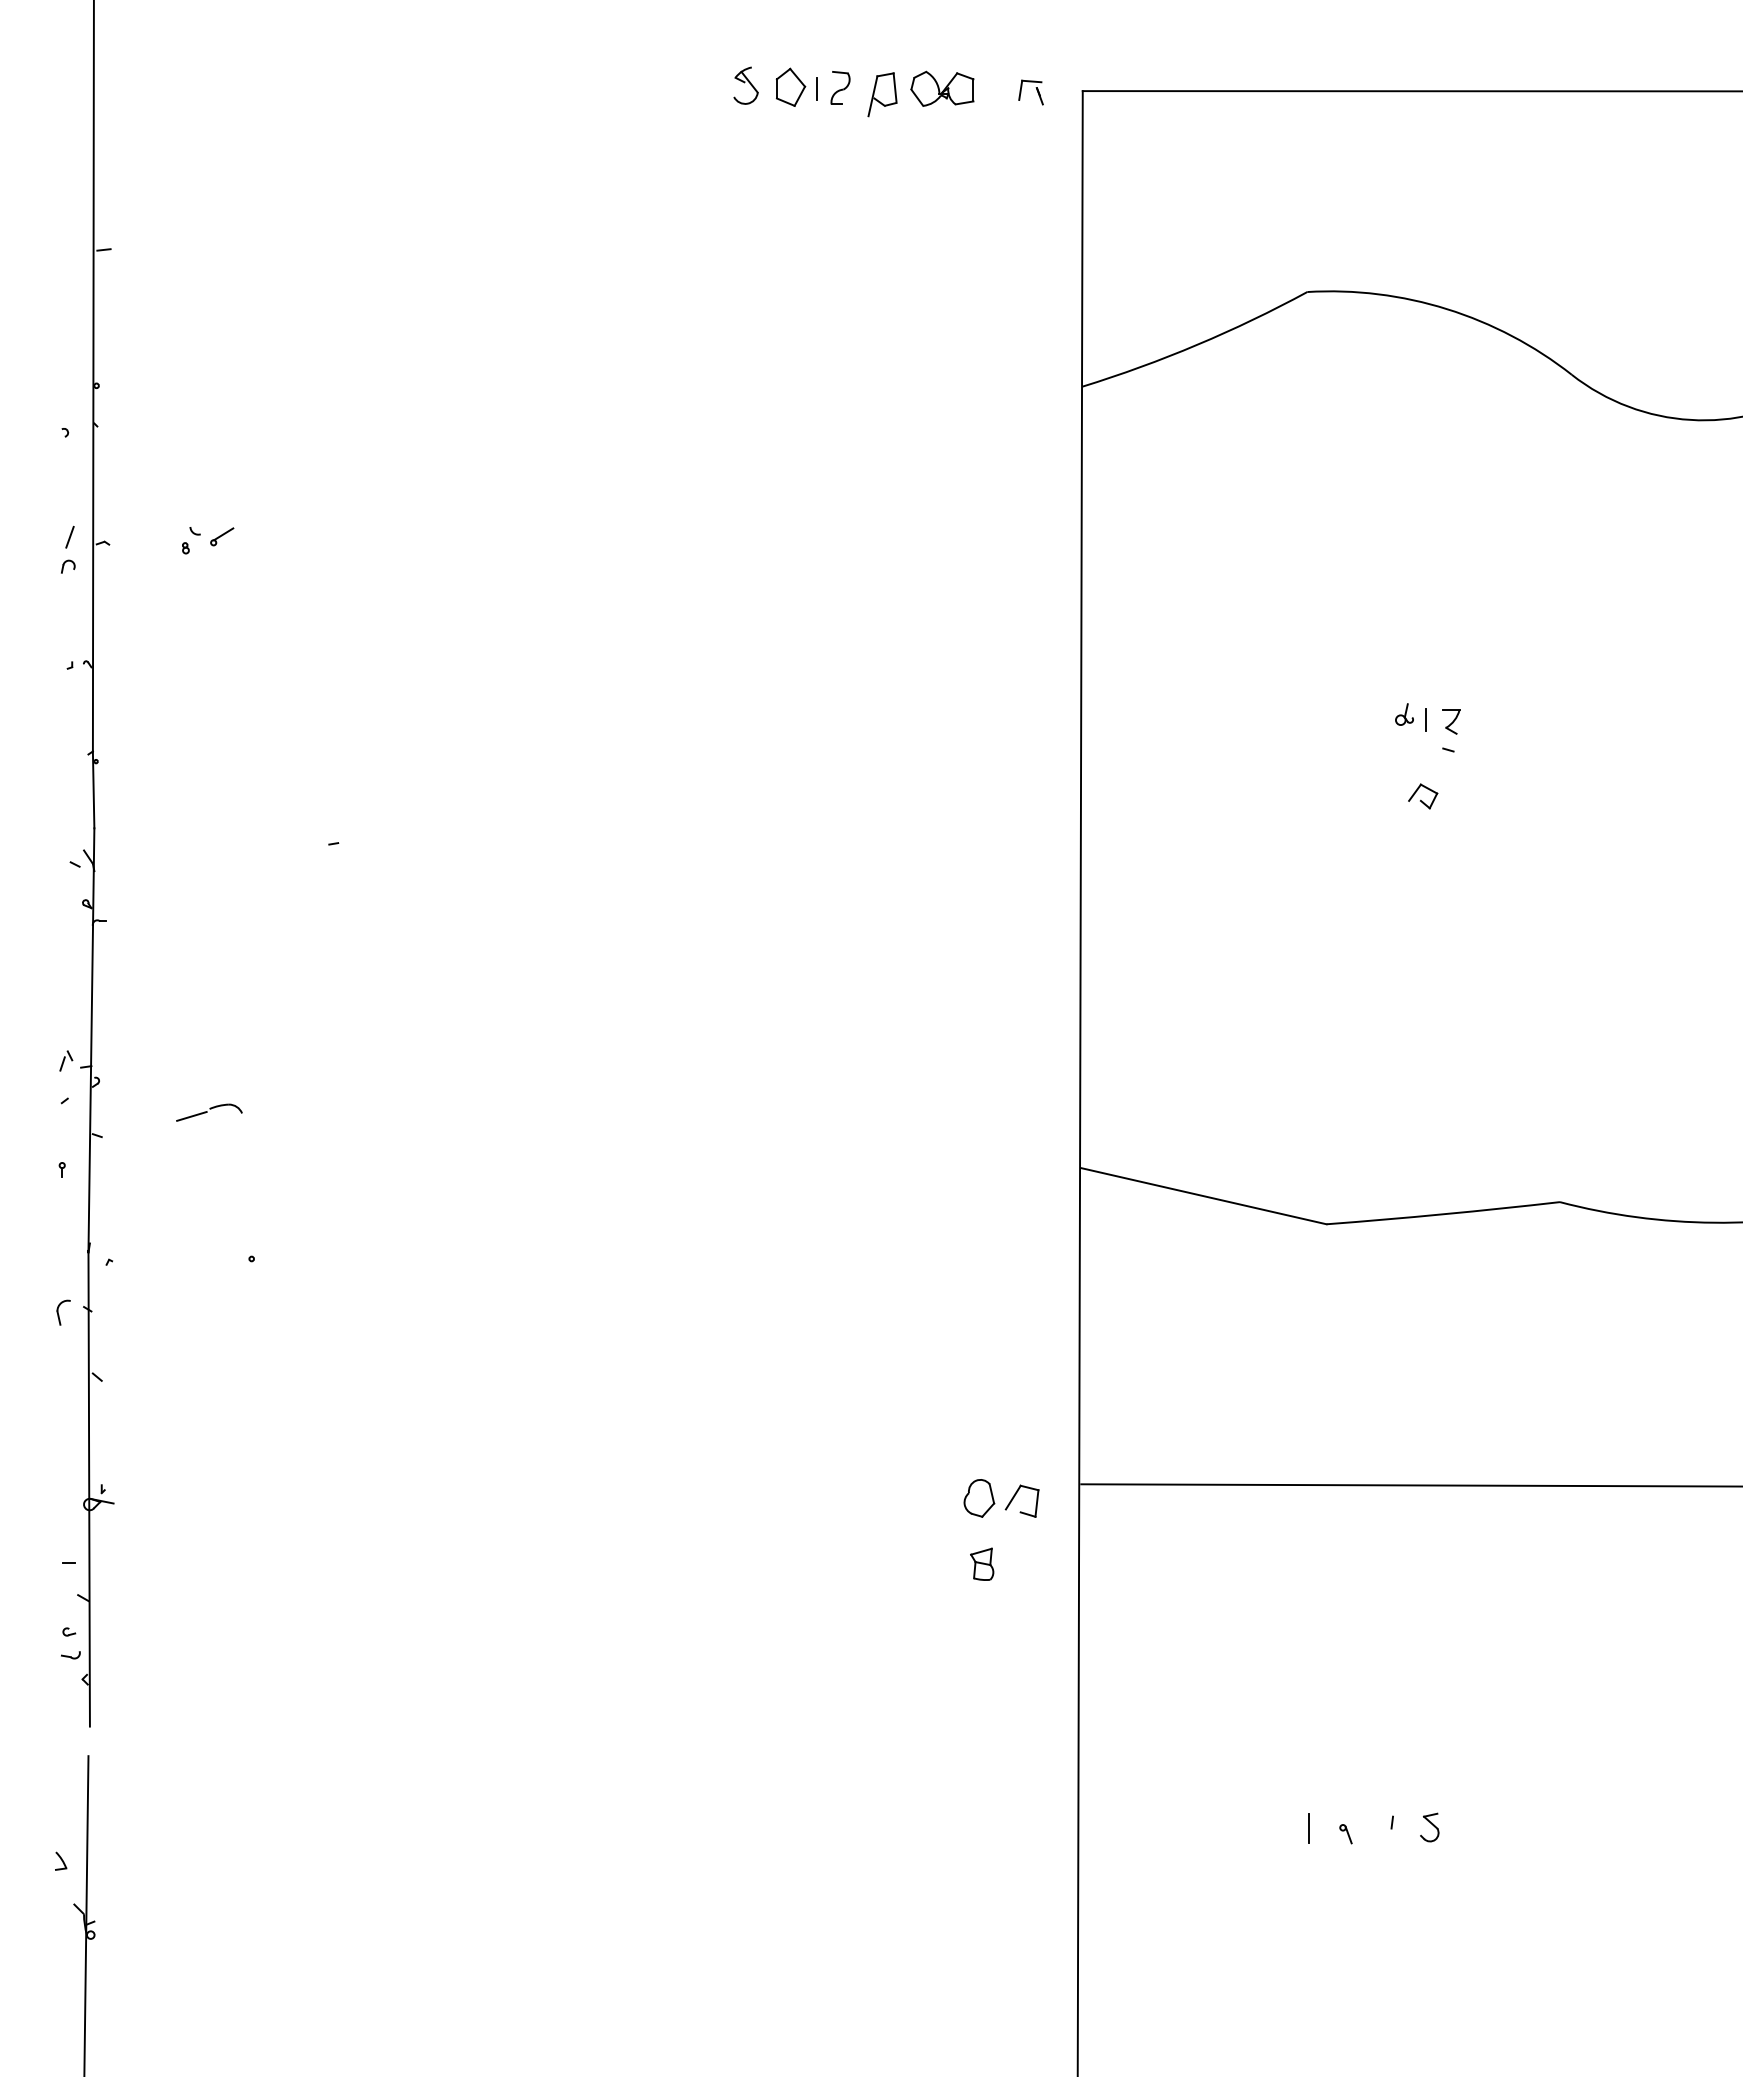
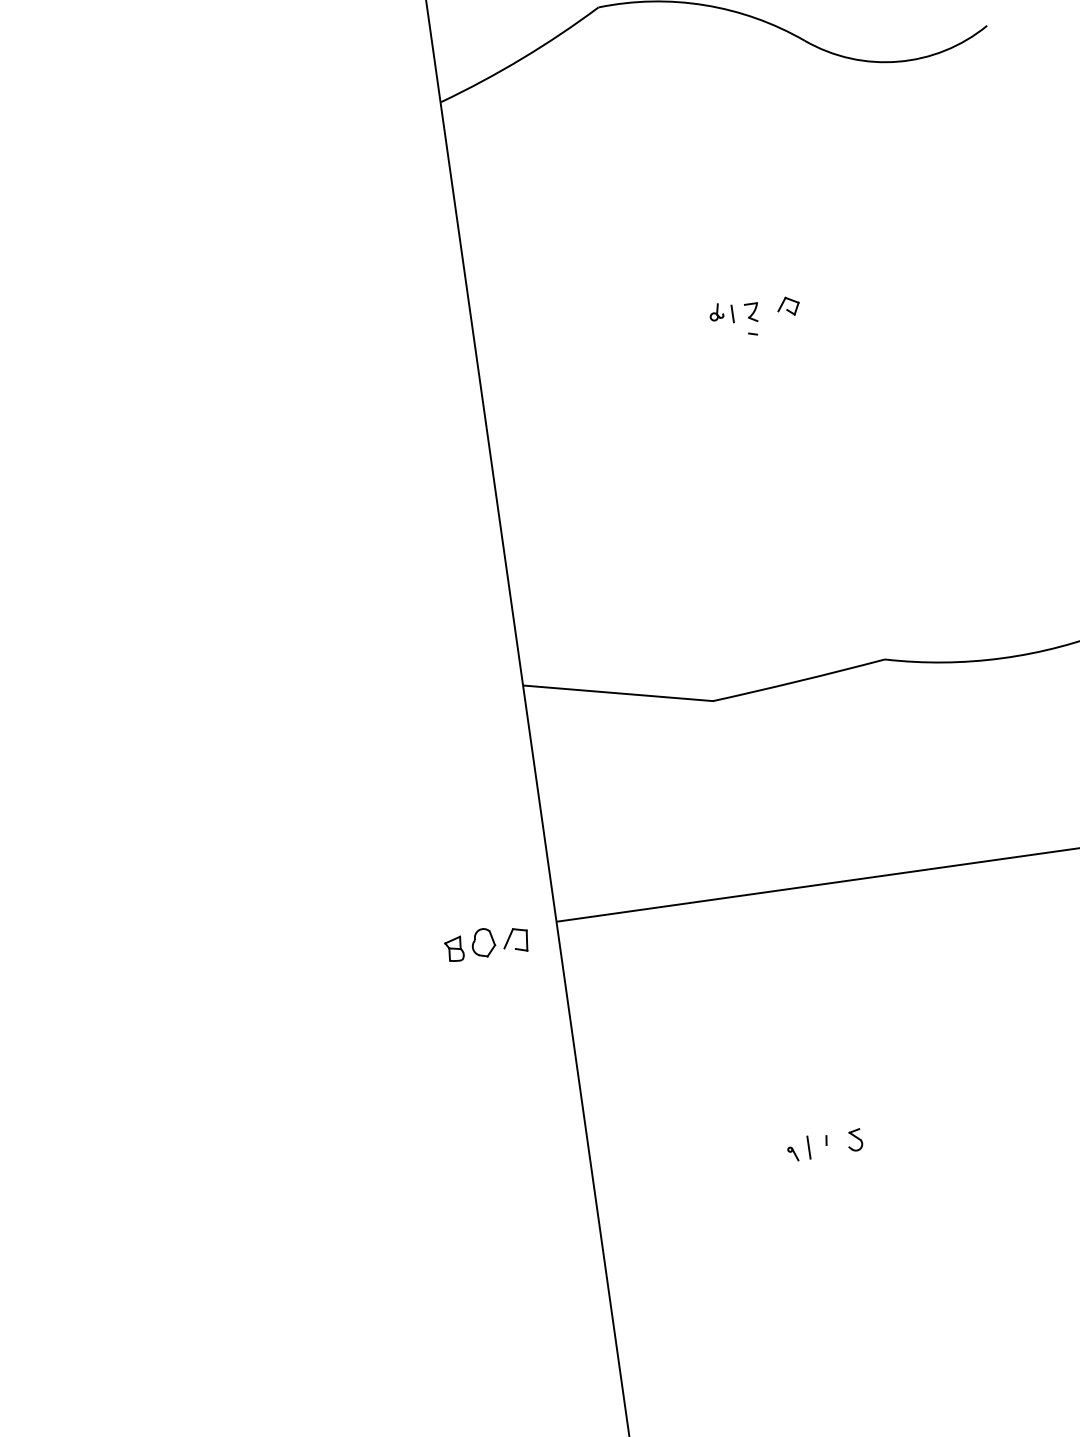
part: (1423, 796) -> (788, 306), moved
part: (982, 1563) -> (454, 948), moved
line: (1308, 1828) -> (808, 1147), moved

